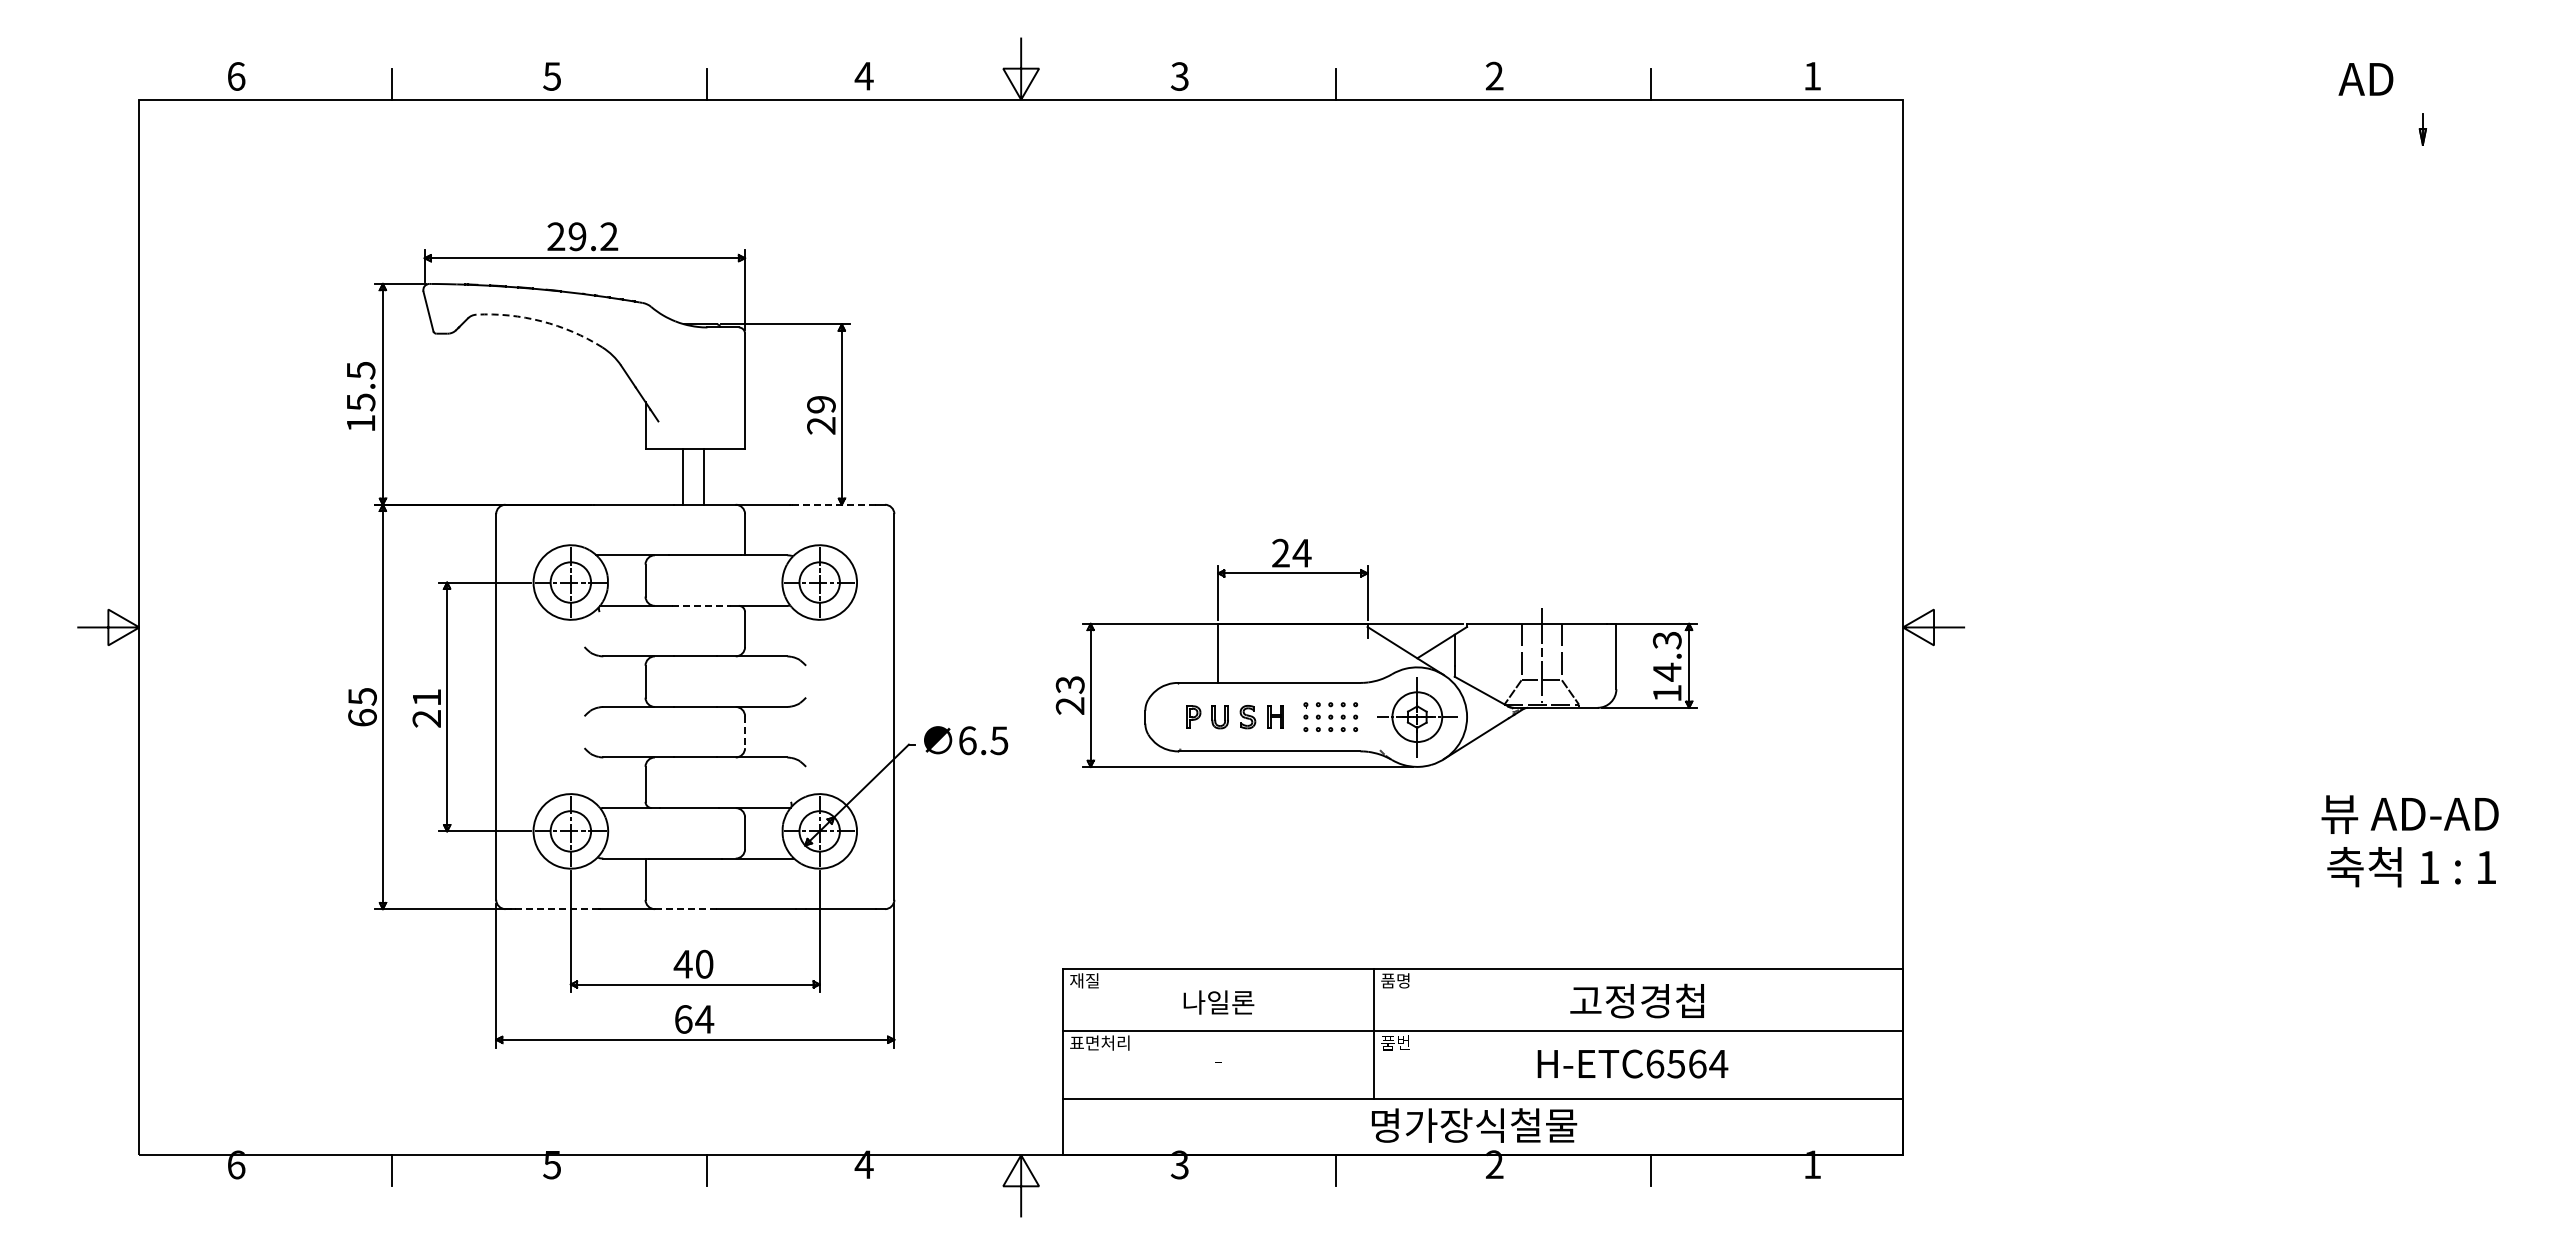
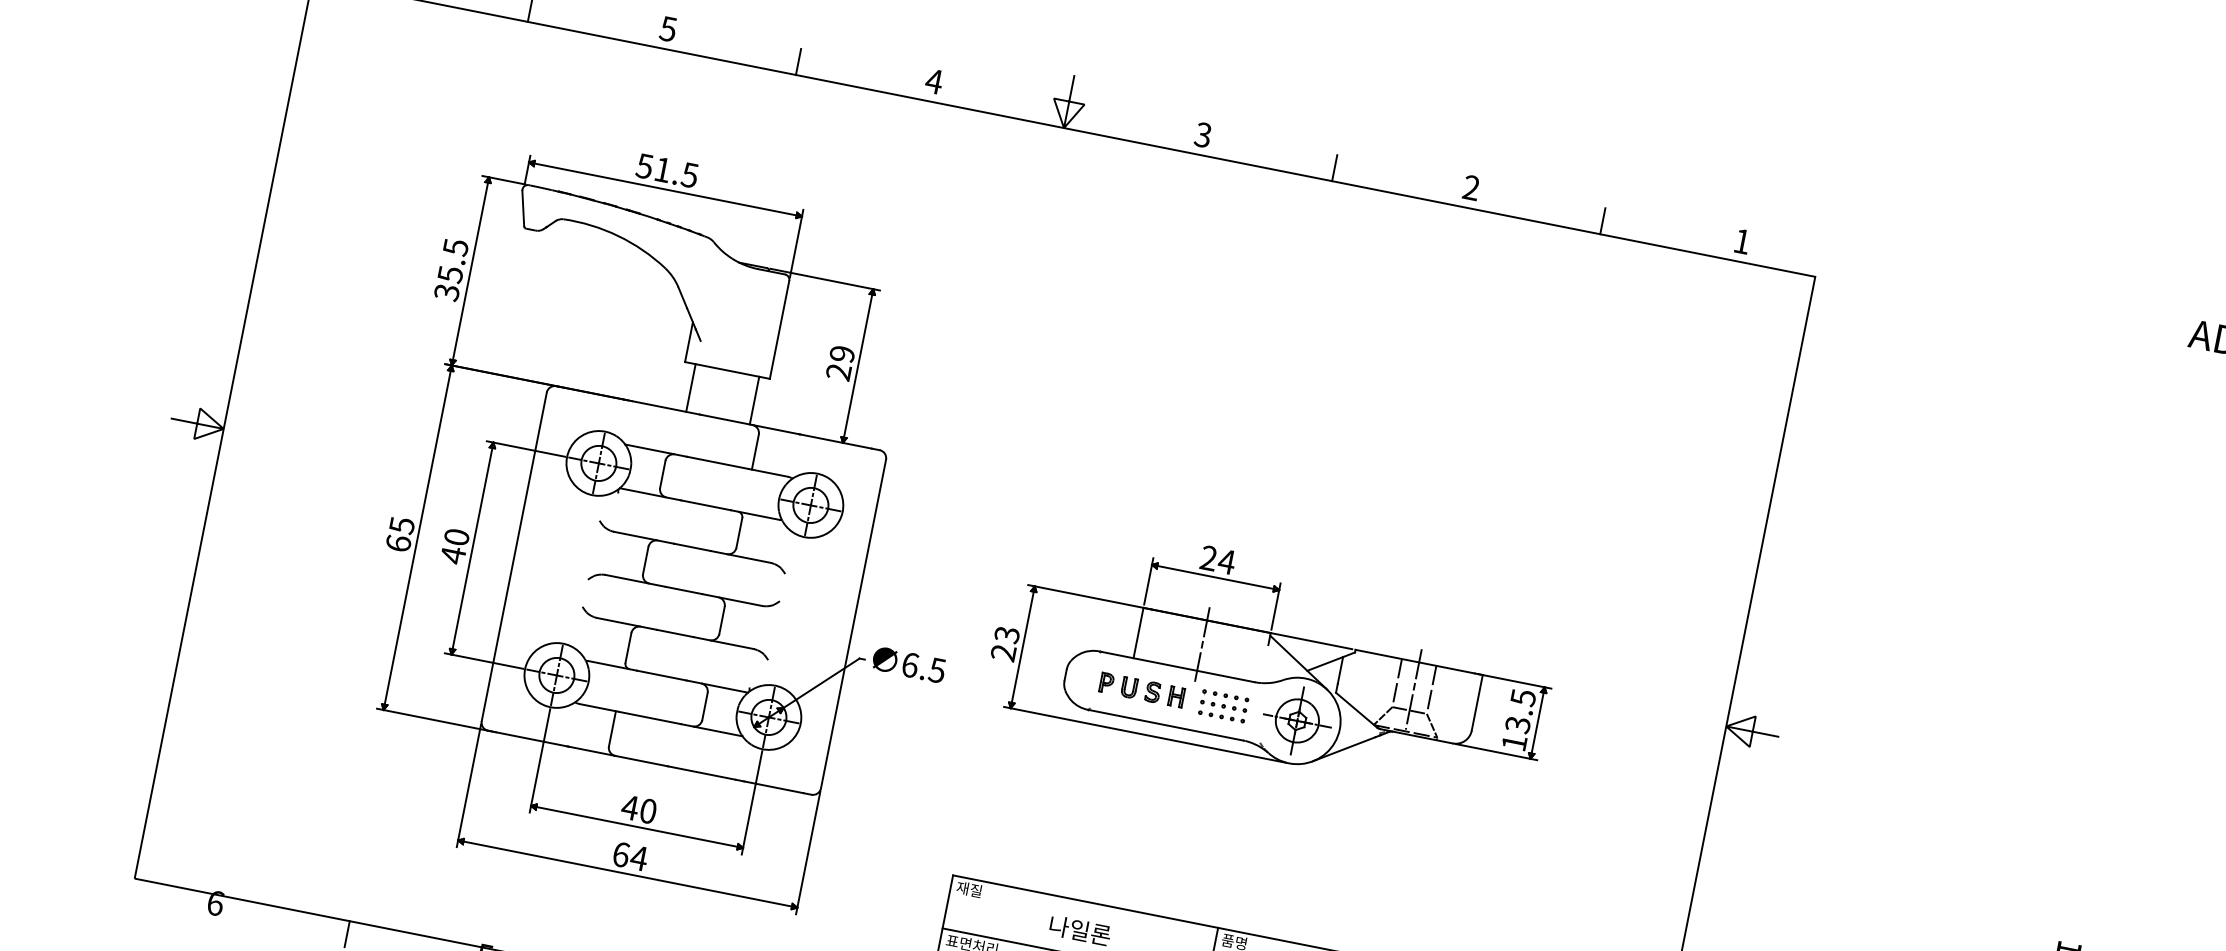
text: (582, 236) -> (667, 170), 29.2 -> 51.5
arc: (541, 321) -> (617, 236), dashed -> solid
text: (360, 423) -> (446, 292), 15.5 -> 35.5
line: (682, 476) -> (754, 400), moved
line: (703, 476) -> (690, 387), moved
line: (833, 504) -> (835, 441), dashed -> solid
line: (701, 605) -> (706, 505), dashed -> solid
line: (1292, 651) -> (1202, 643), added
text: (1666, 656) -> (1519, 711), 14.3 -> 13.5
text: (426, 708) -> (454, 546), 21 -> 40
line: (745, 732) -> (722, 620), dashed -> solid
line: (556, 909) -> (531, 739), dashed -> solid
line: (685, 909) -> (641, 761), dashed -> solid

